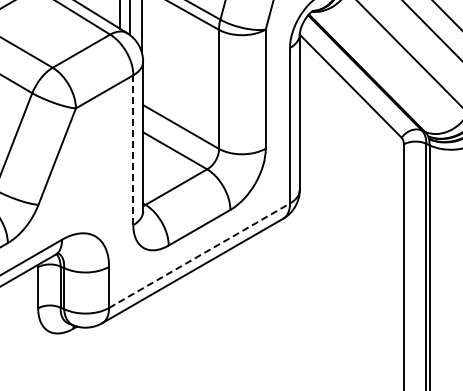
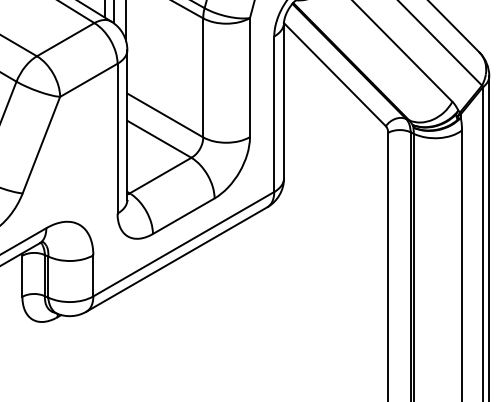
line: (133, 150) -> (117, 138), dashed -> solid
line: (200, 255) -> (184, 243), dashed -> solid

